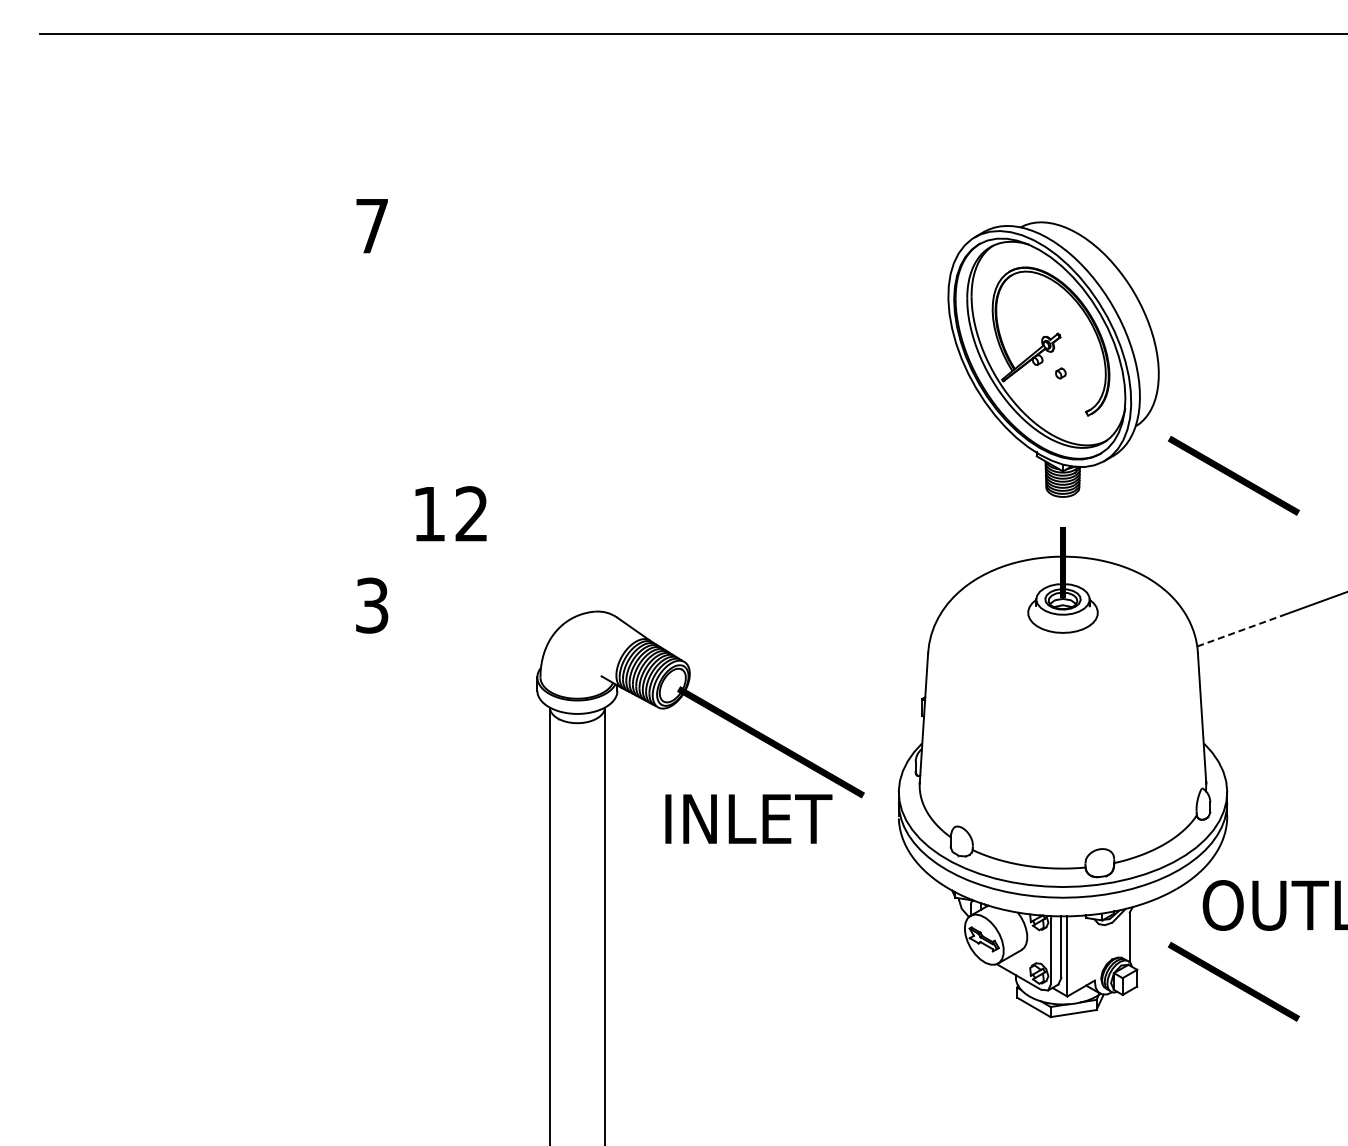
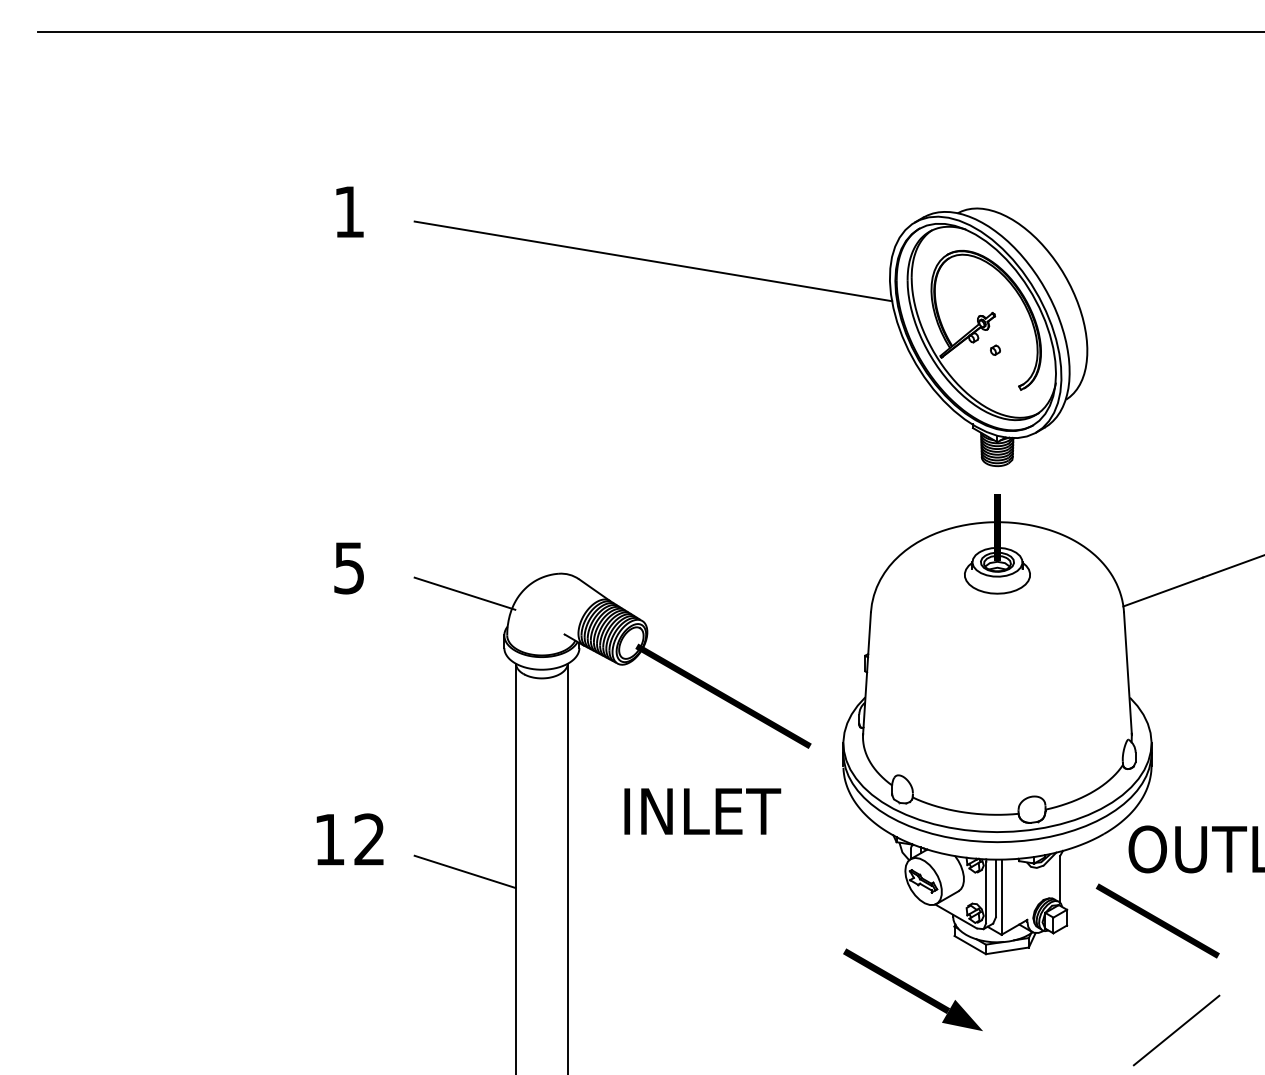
text: (371, 226) -> (348, 212), 7 -> 1
line: (695, 278) -> (652, 261), added
line: (1233, 475) -> (1157, 446), removed
text: (450, 513) -> (349, 839), moved
text: (372, 605) -> (349, 567), 3 -> 5
line: (1240, 630) -> (1163, 591), dashed -> solid
line: (495, 632) -> (465, 593), added
text: (748, 818) -> (702, 810), moved
line: (495, 929) -> (465, 871), added
part: (972, 1055) -> (912, 990), added
line: (1253, 1098) -> (1176, 1030), added

